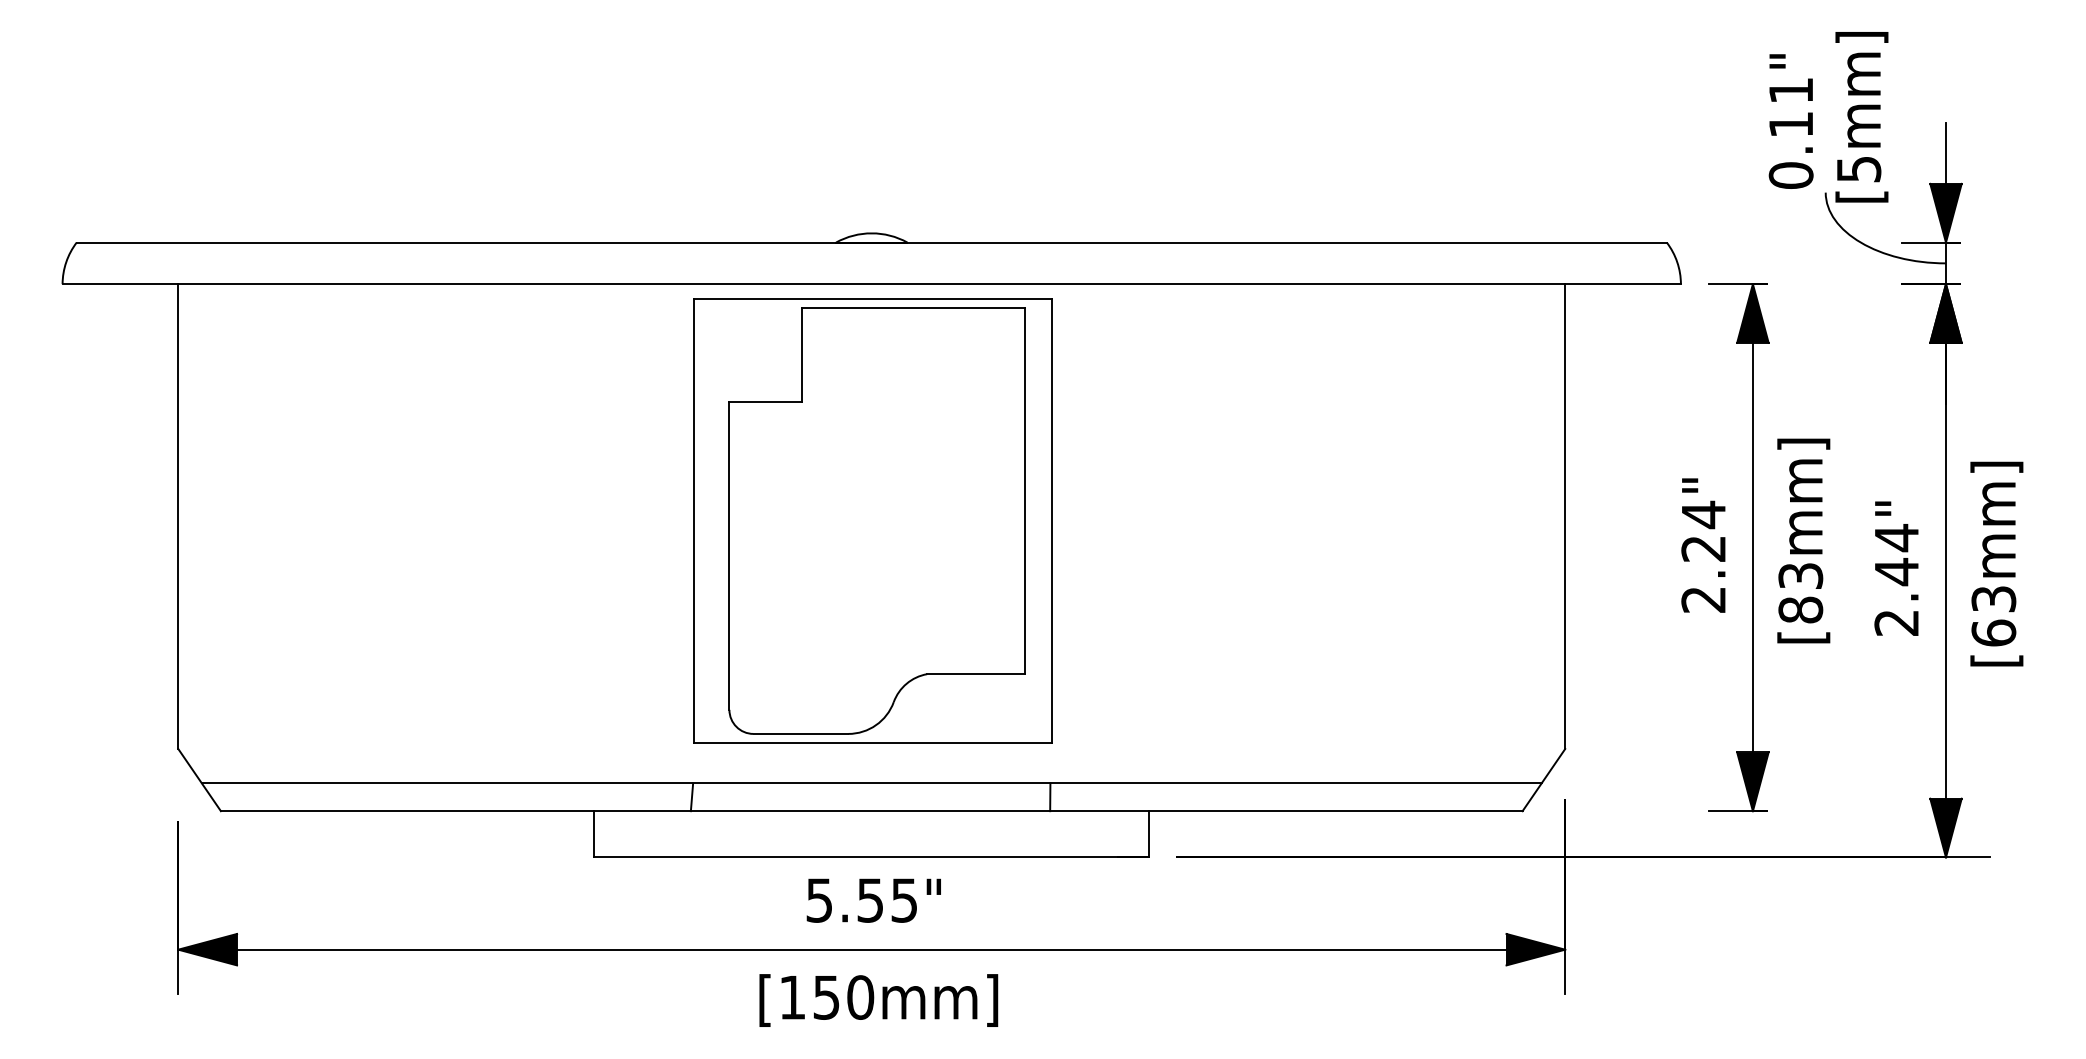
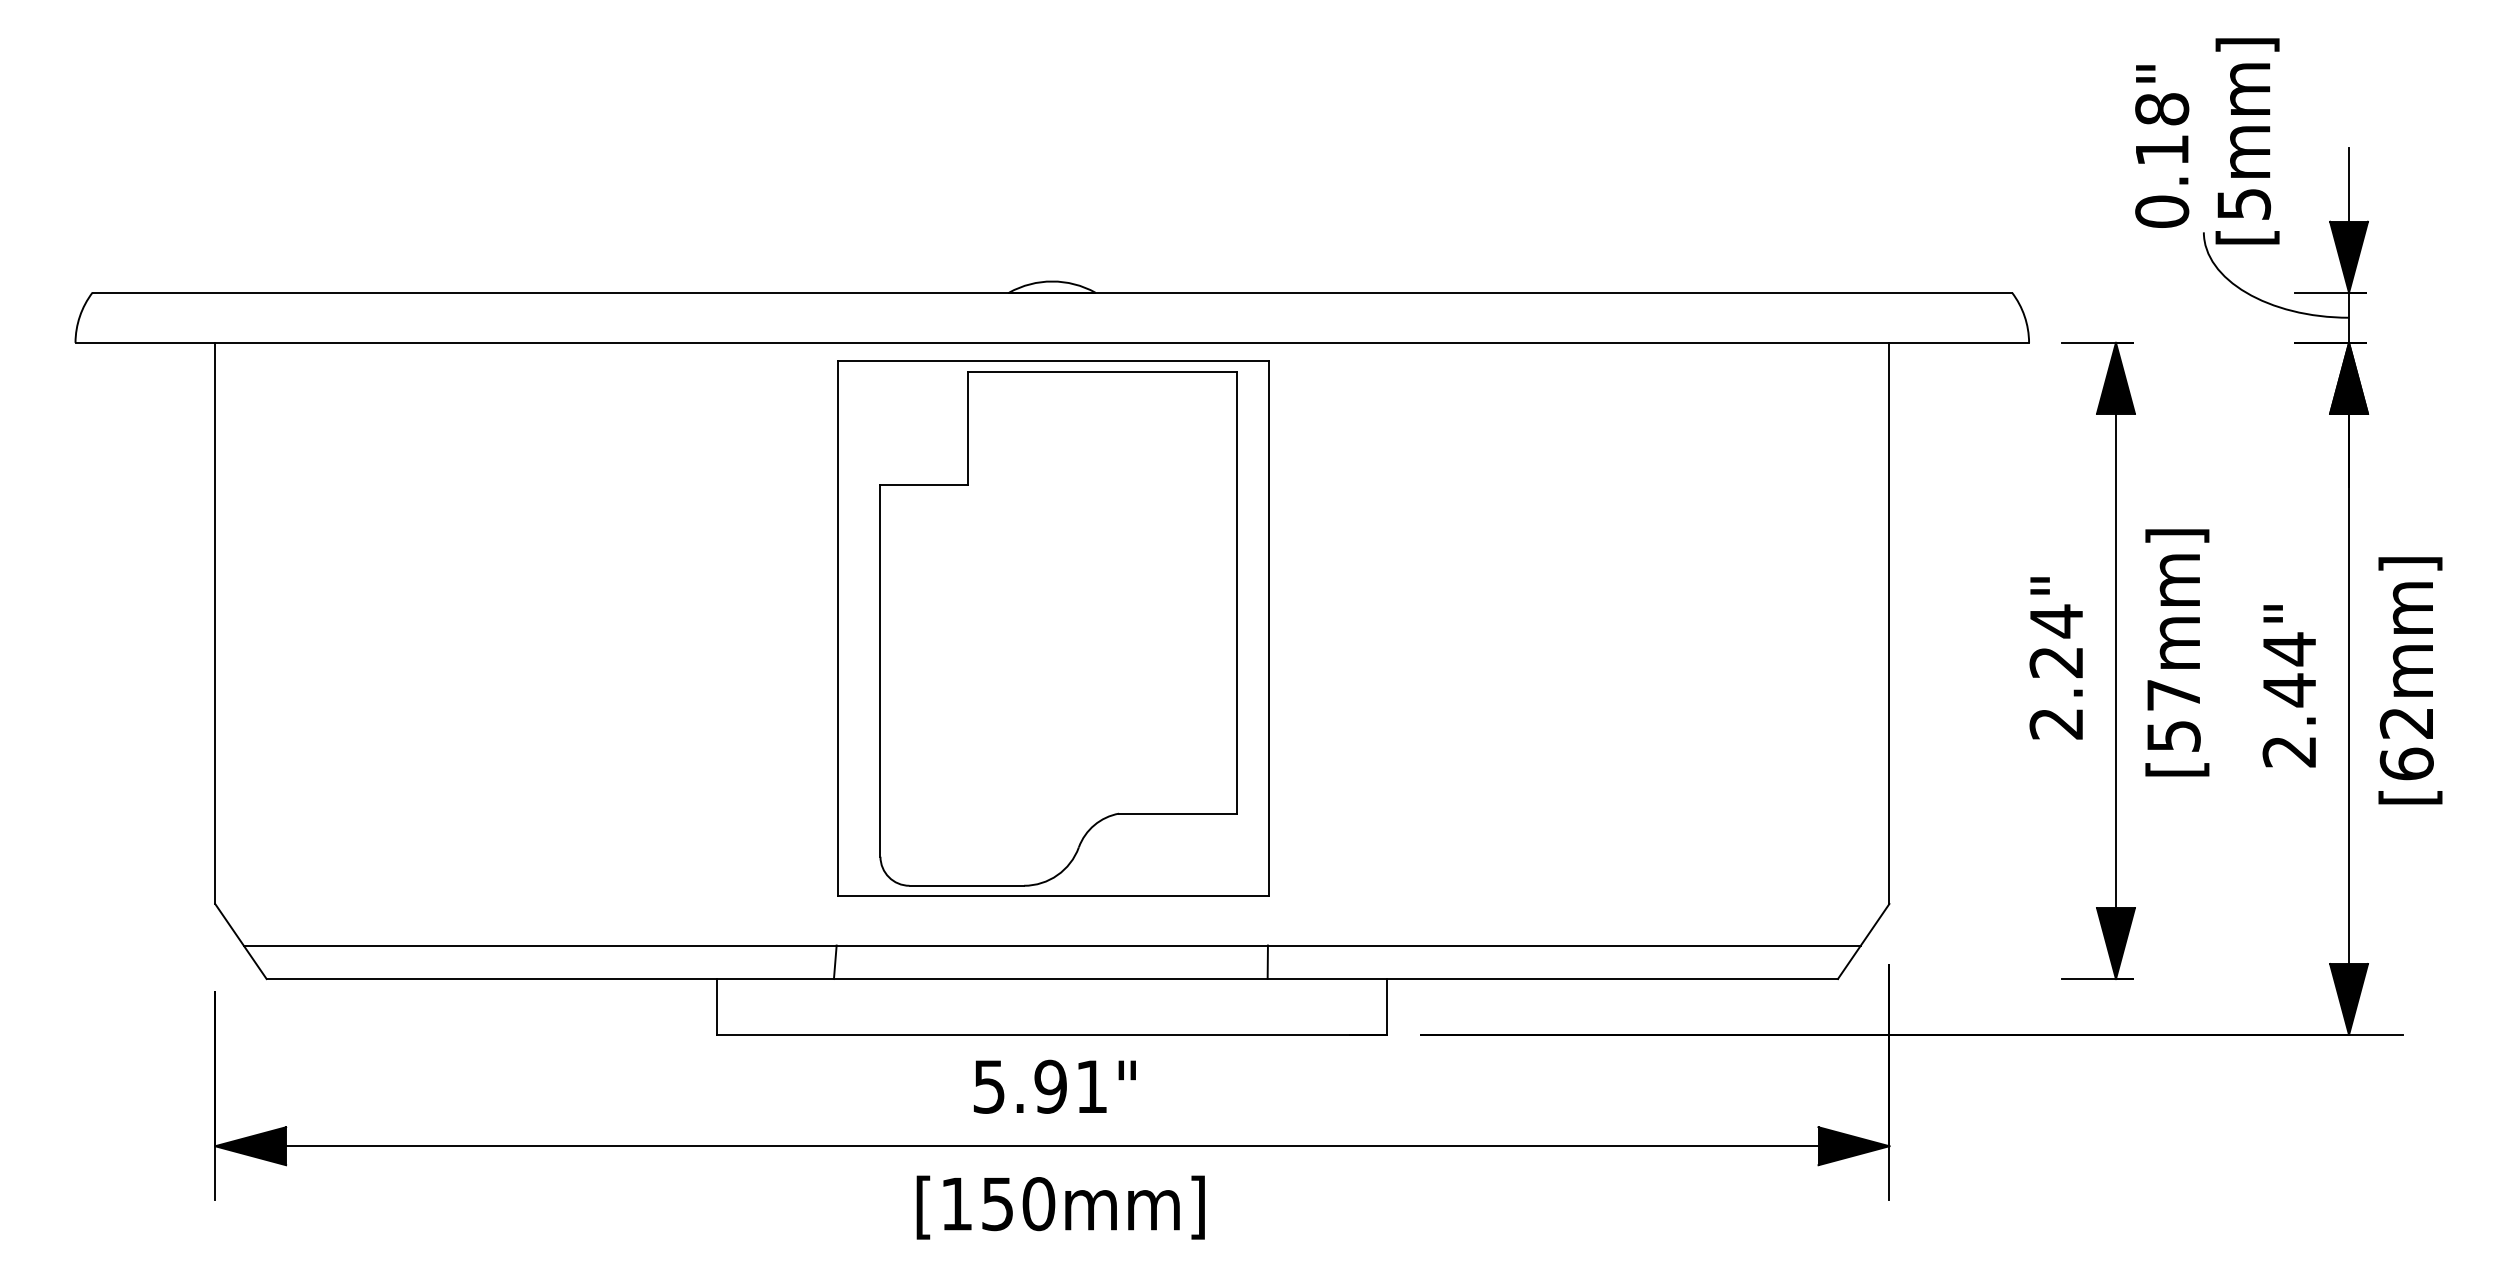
text: (1791, 90) -> (2162, 109), 0.11" -> 0.18"
text: (1800, 592) -> (2173, 715), [83mm] -> [57mm]
text: (1993, 598) -> (2406, 722), [63mm] -> [62mm]
text: (886, 900) -> (1070, 1086), 5.55" -> 5.91"

